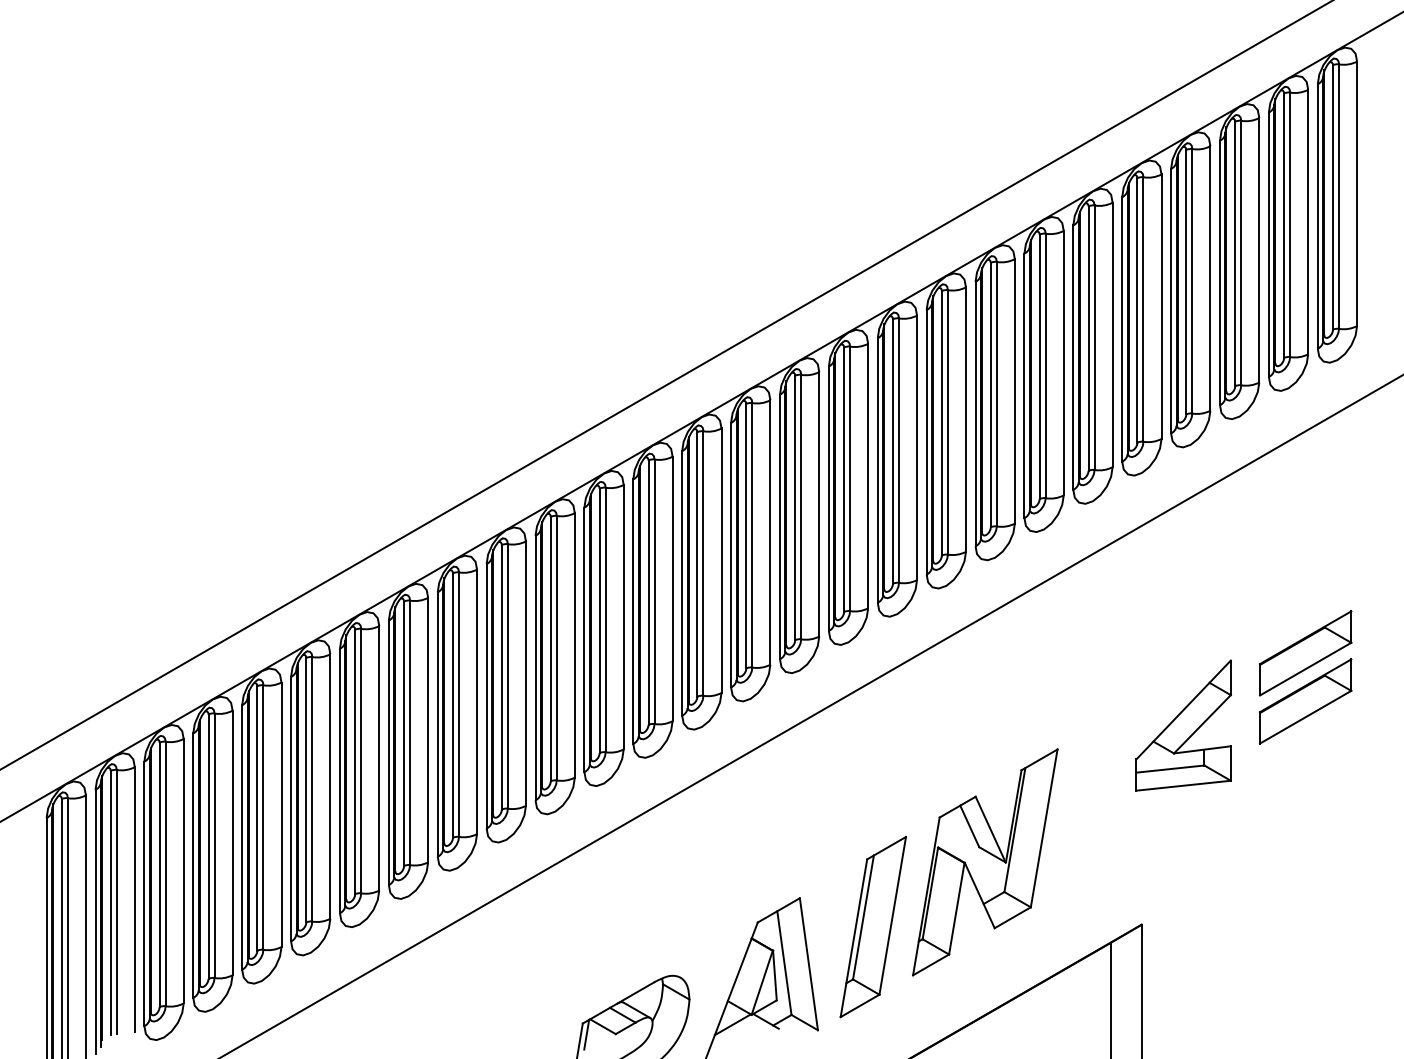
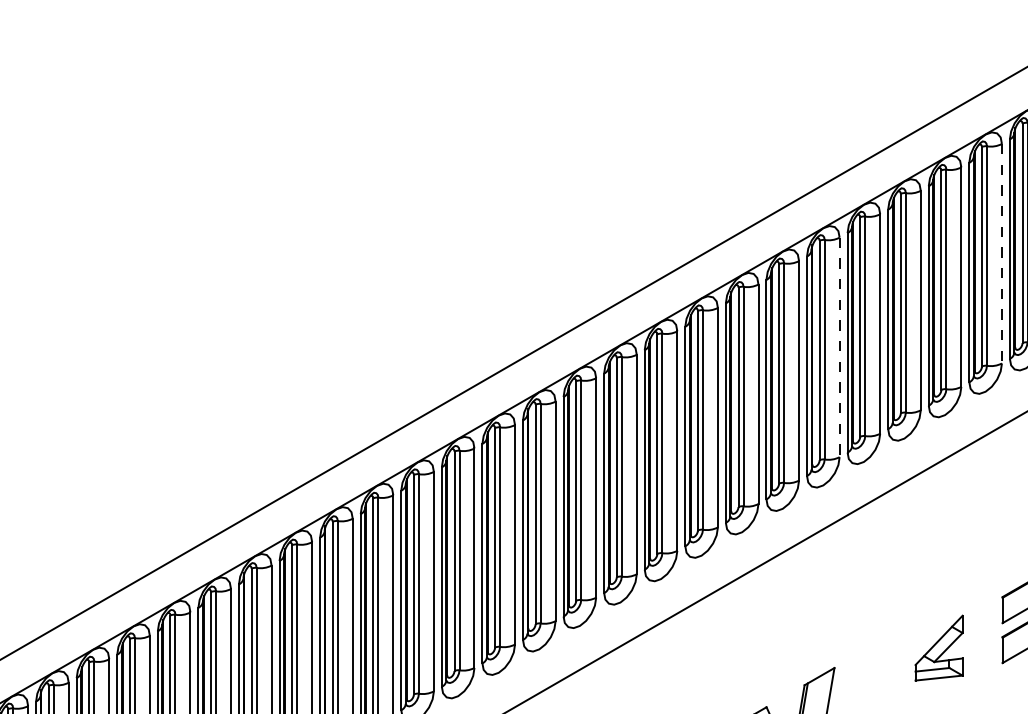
line: (1259, 250) -> (1002, 253), solid -> dashed
line: (1063, 363) -> (839, 347), solid -> dashed
part: (1183, 725) -> (939, 648), size x0.6

